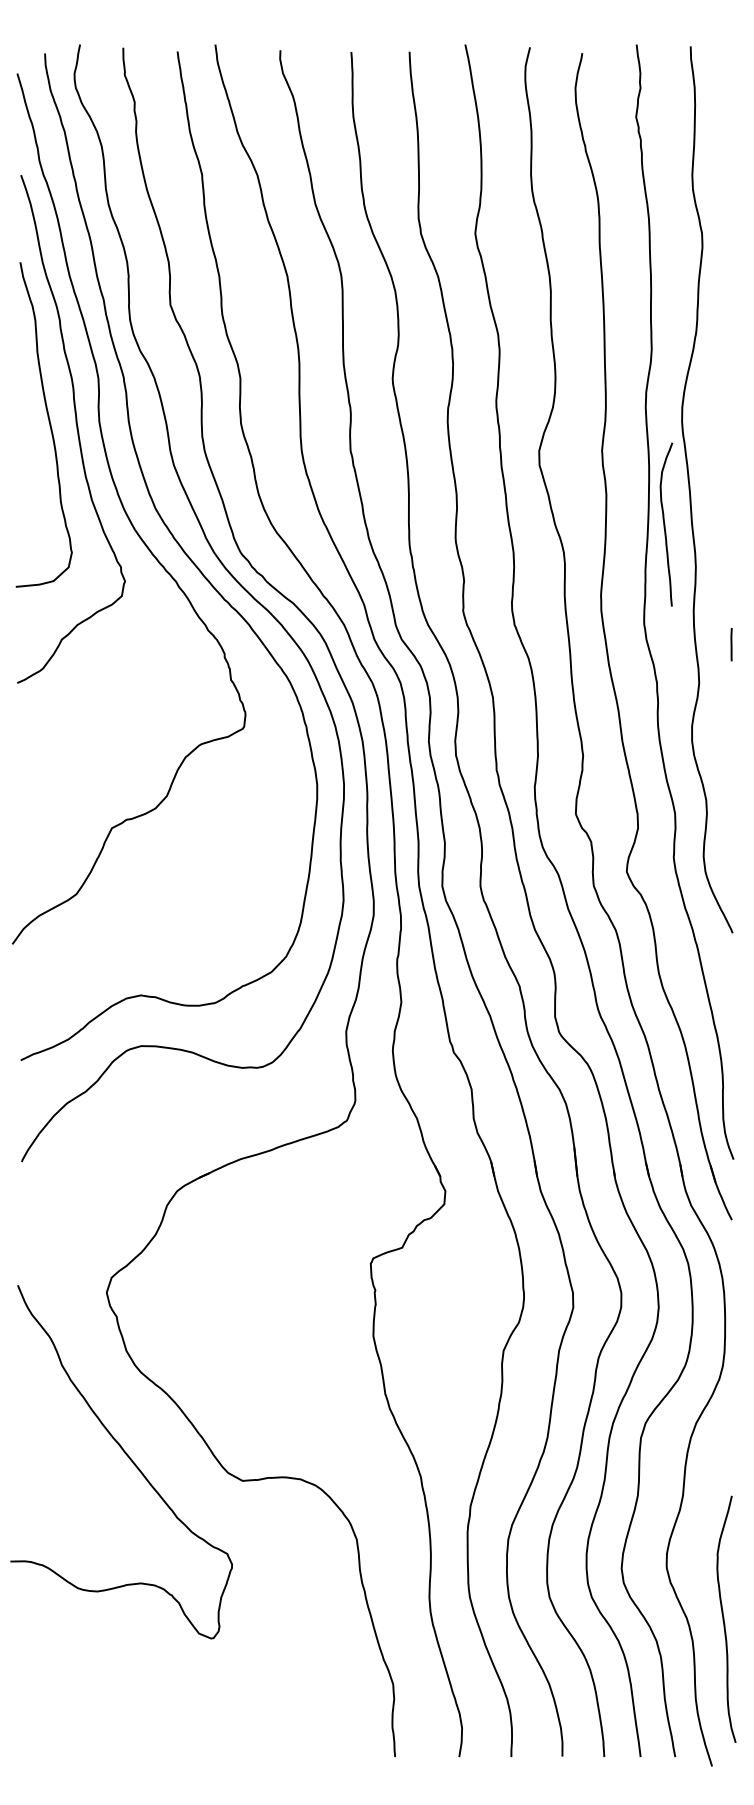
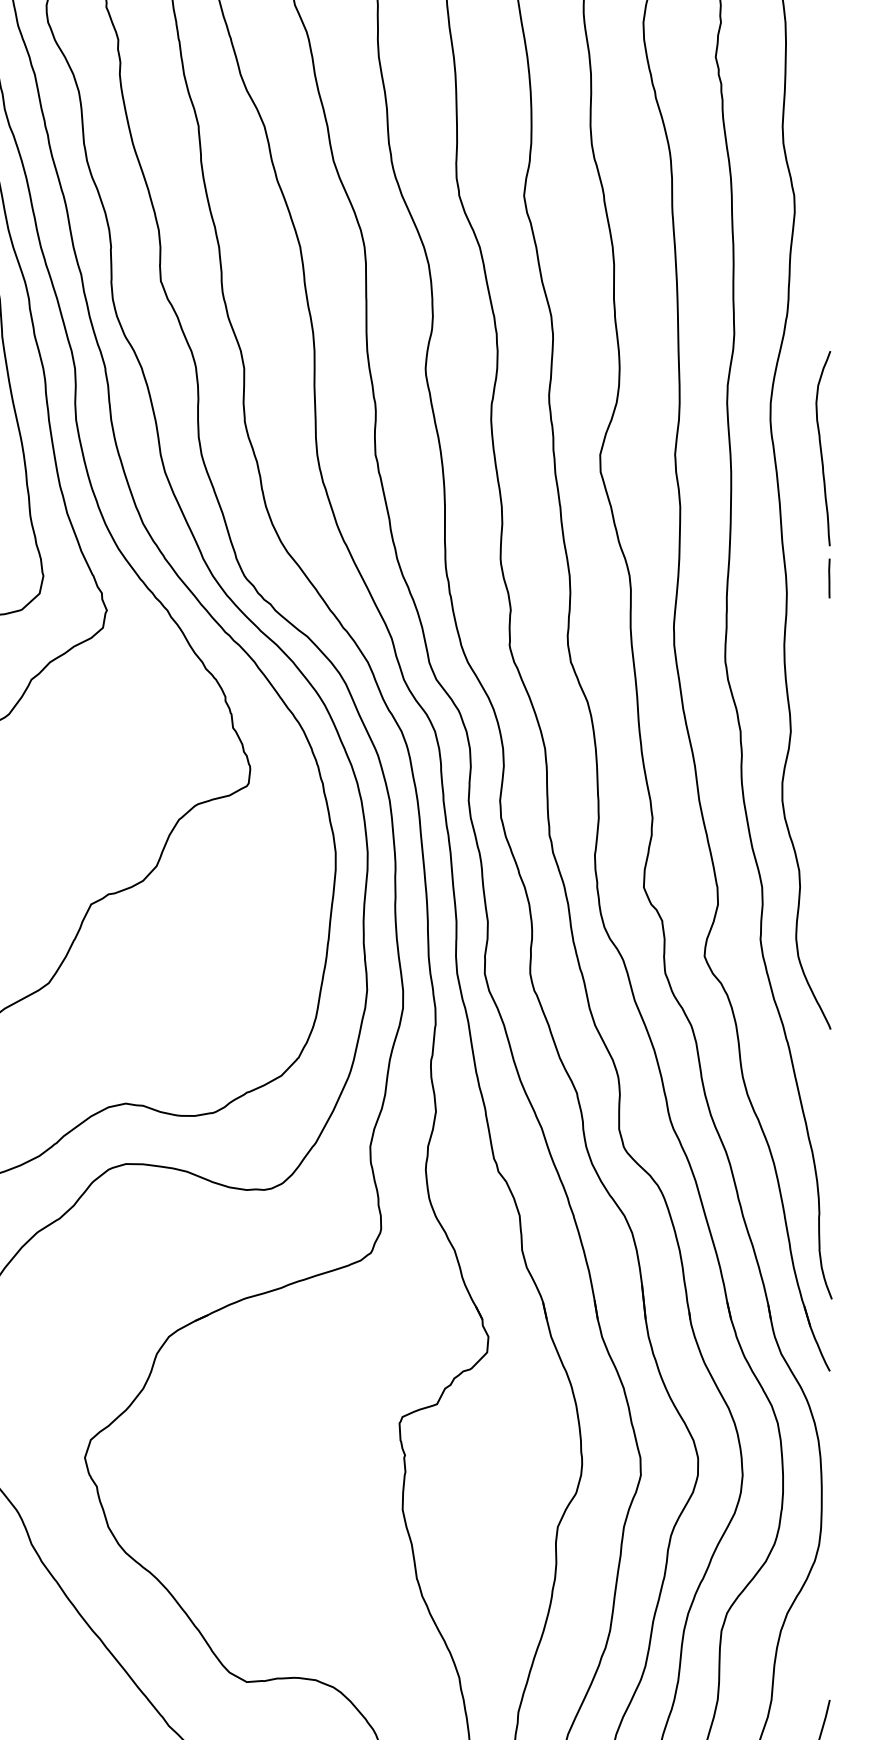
curve: (665, 524) -> (822, 448), moved
line: (731, 644) -> (829, 578), moved

